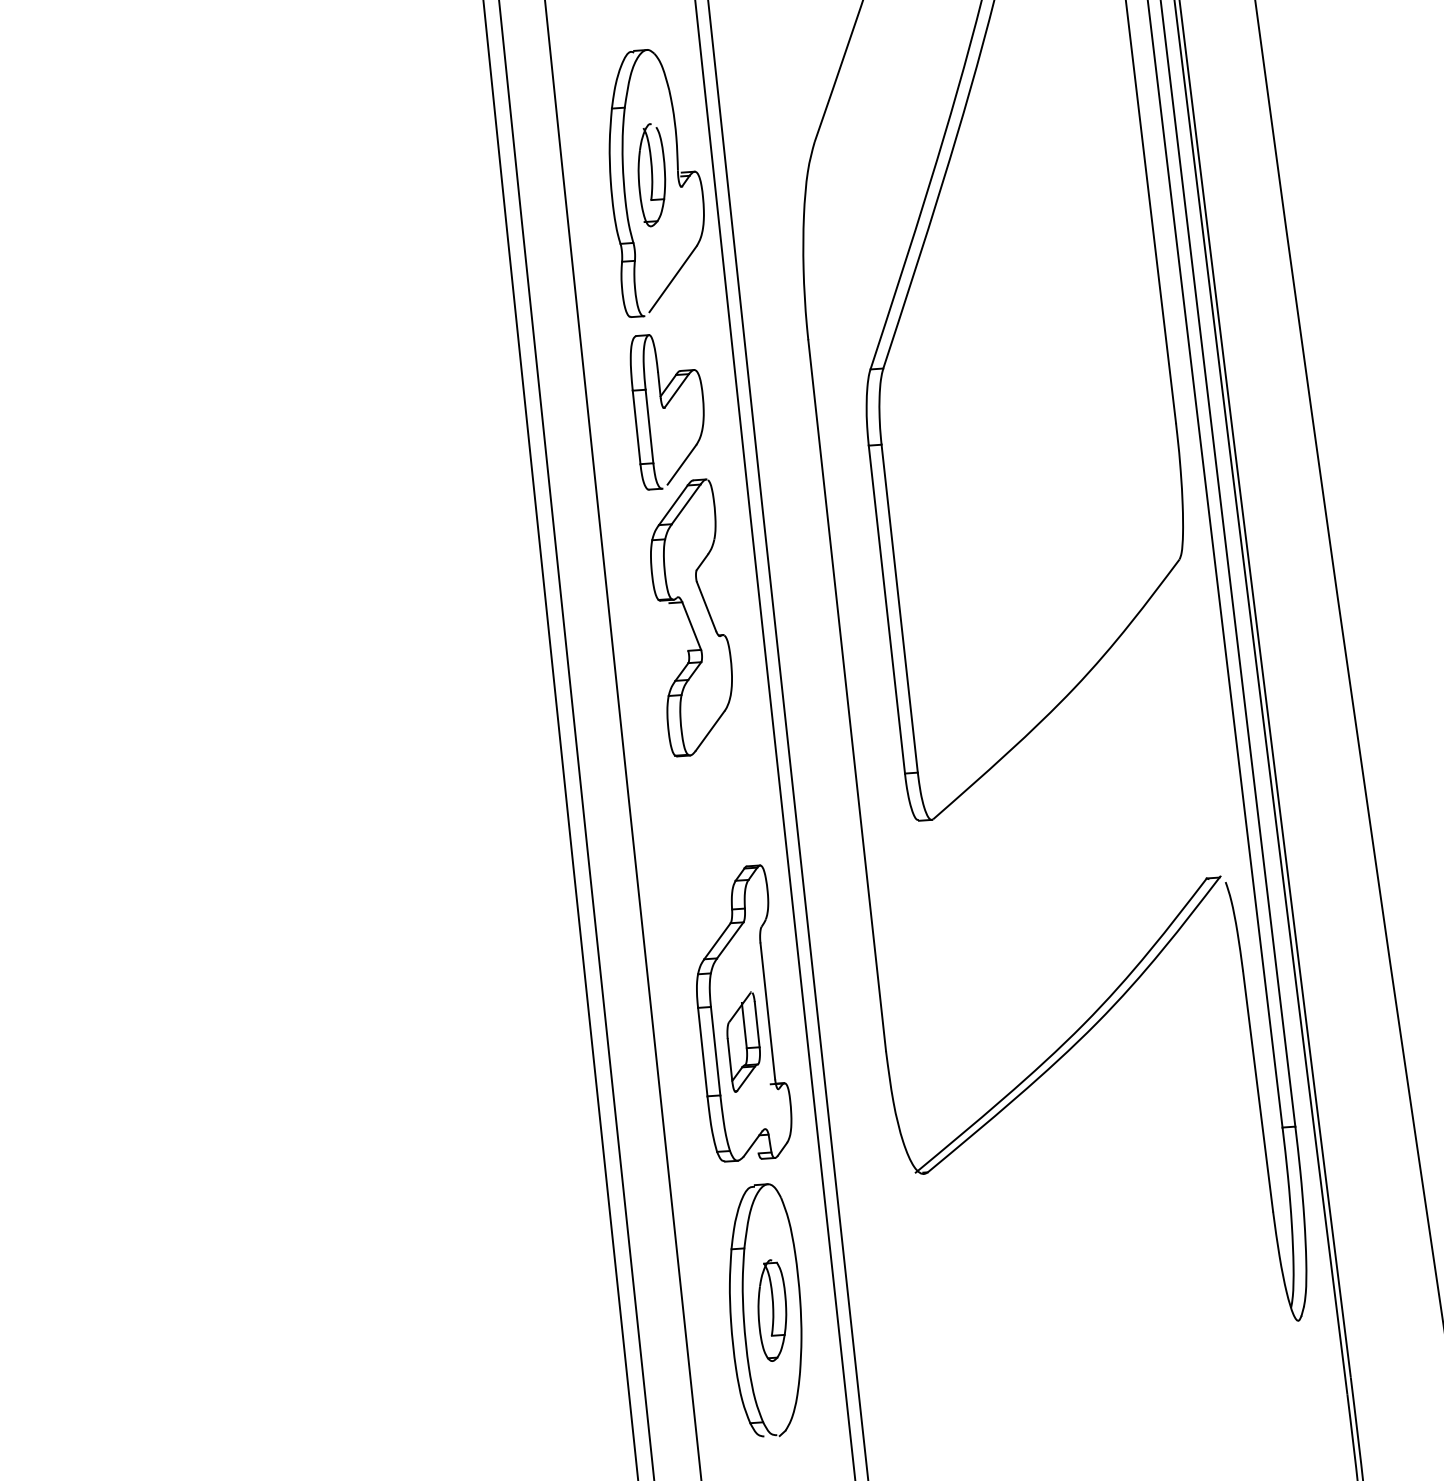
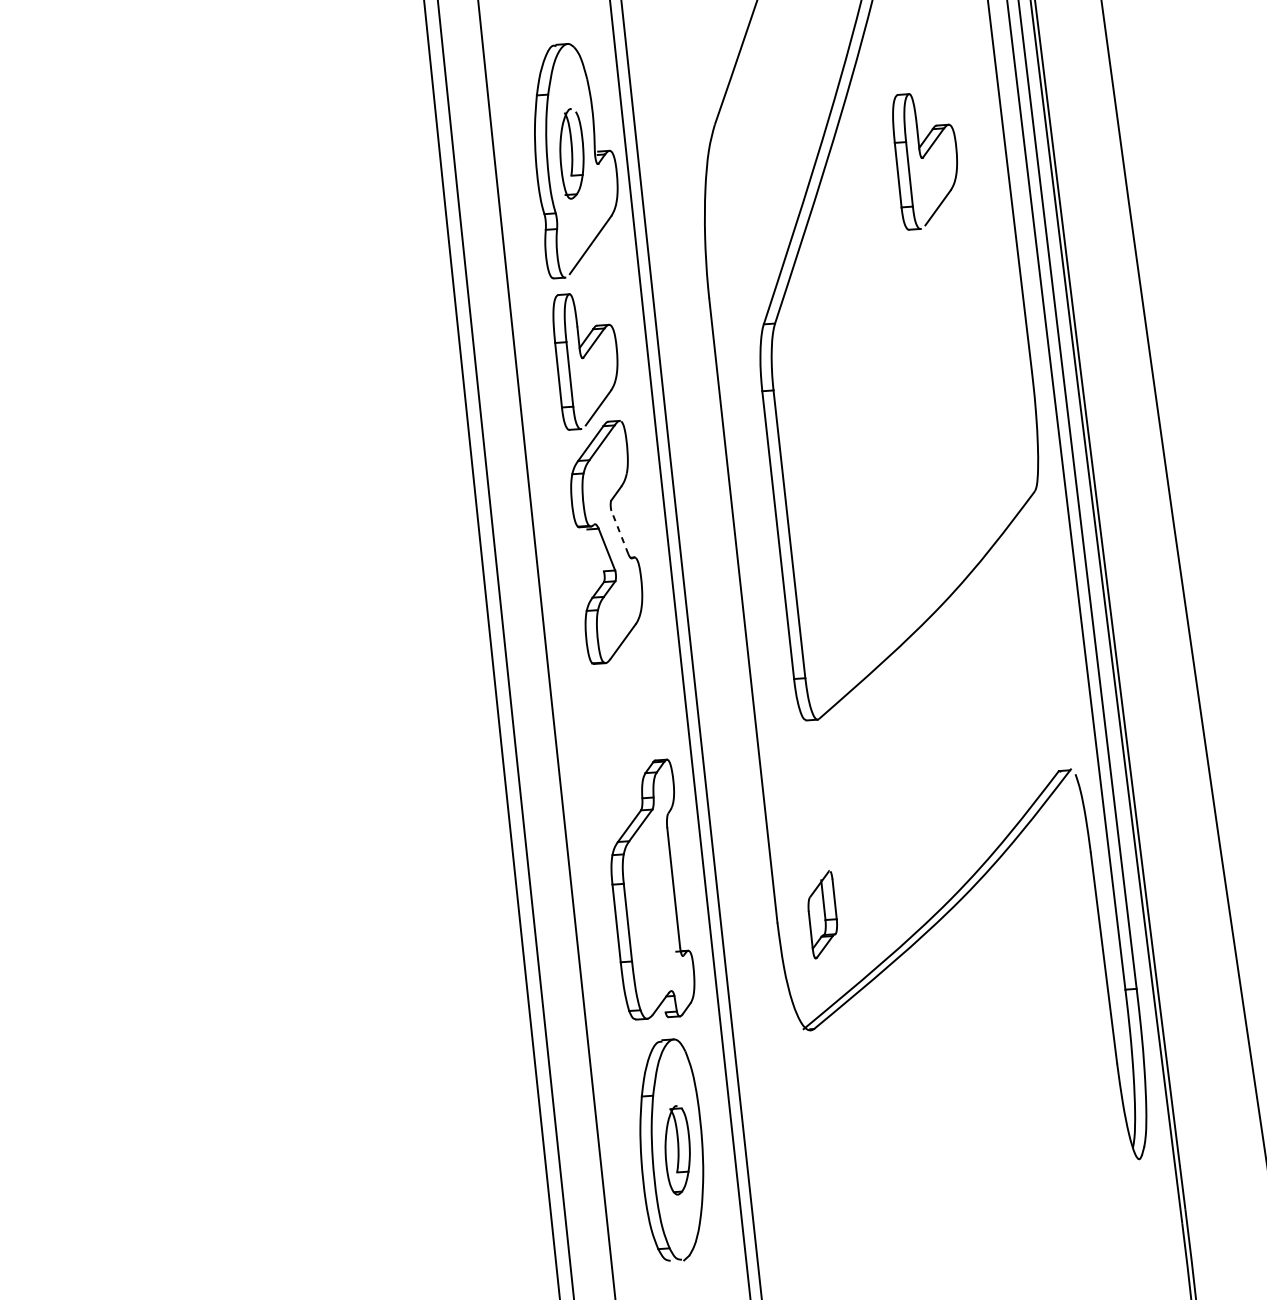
part: (1053, 184) -> (924, 162), added
line: (706, 606) -> (619, 532), solid -> dashed
part: (743, 1041) -> (822, 914), moved

